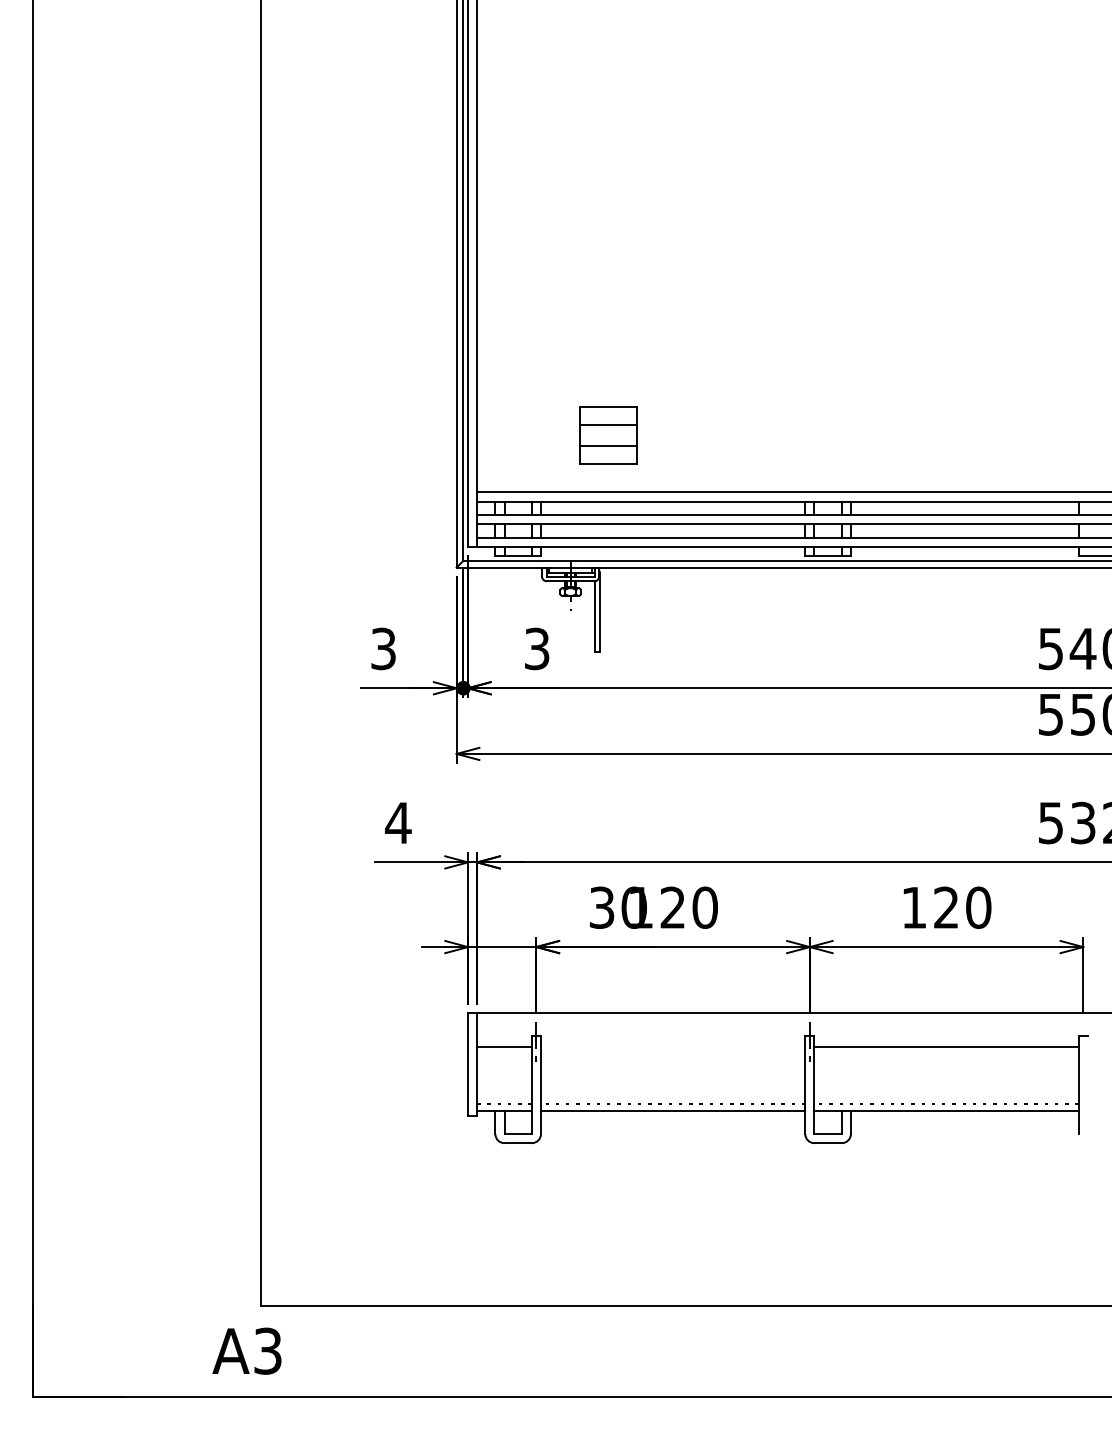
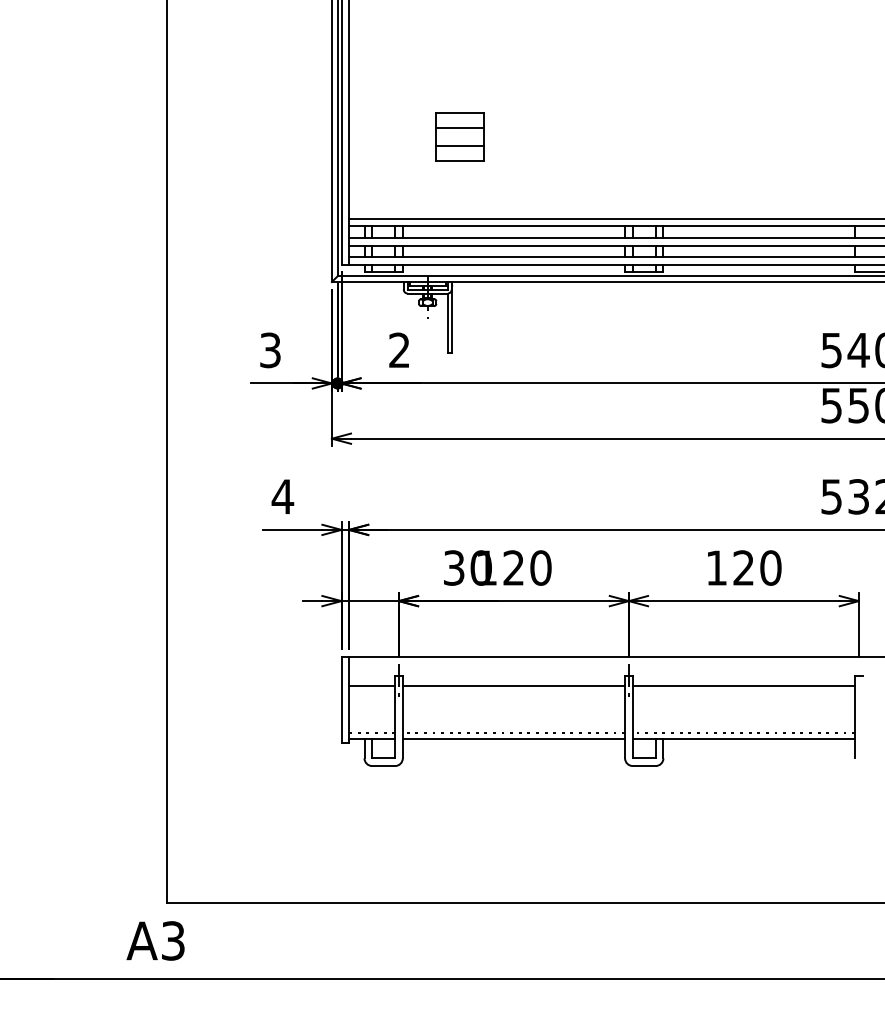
part: (608, 435) -> (459, 137), moved
text: (536, 648) -> (399, 350), 3 -> 2
line: (672, 1047) -> (513, 685), added

